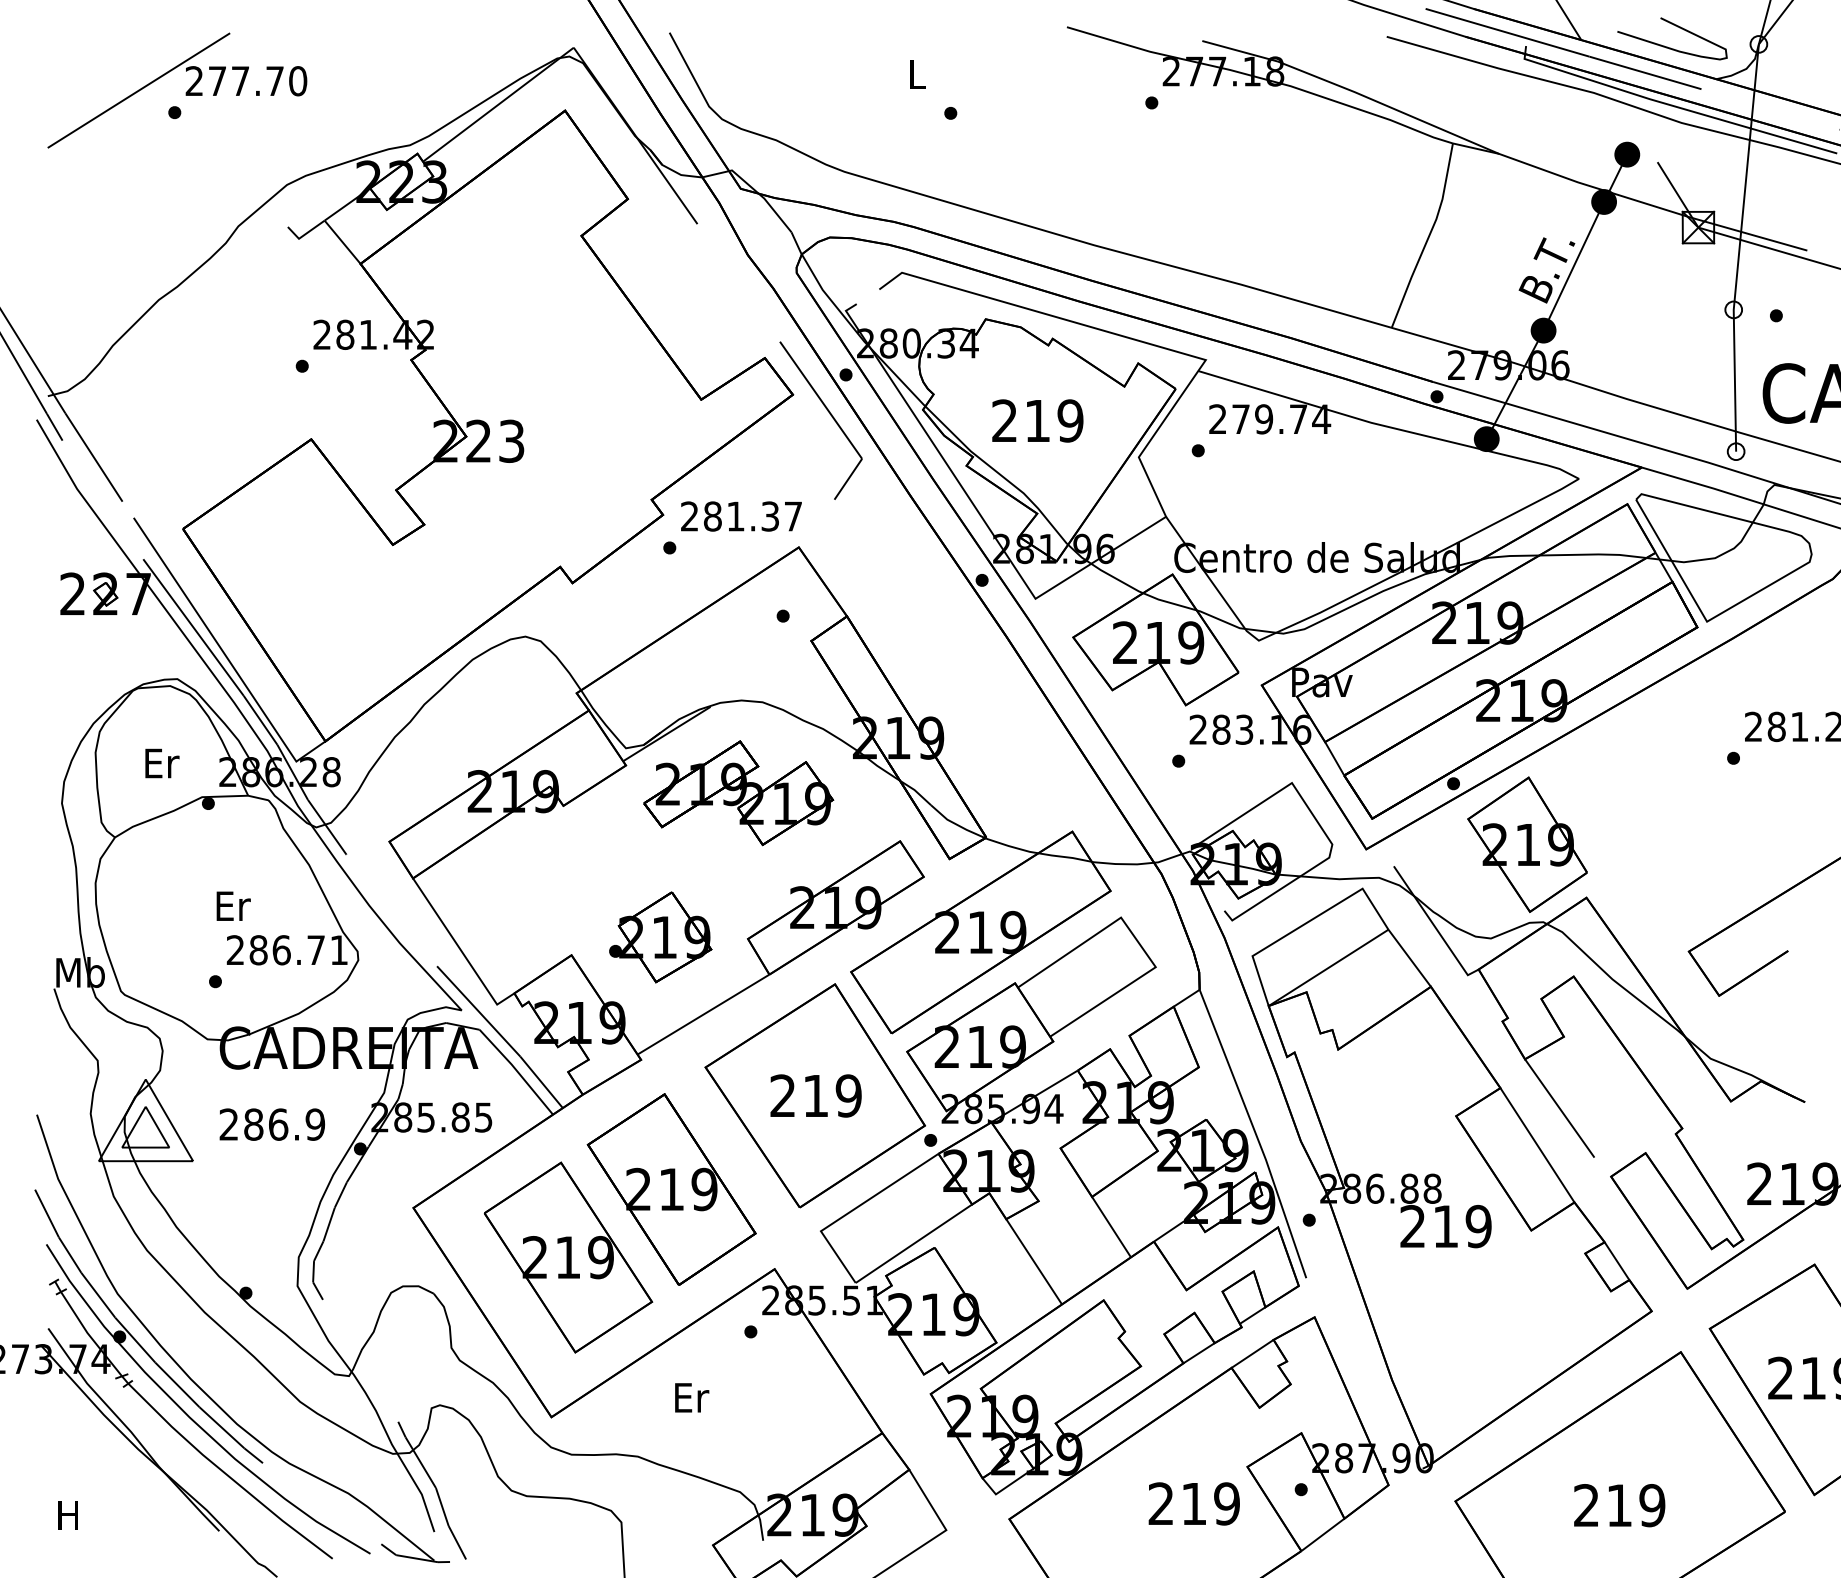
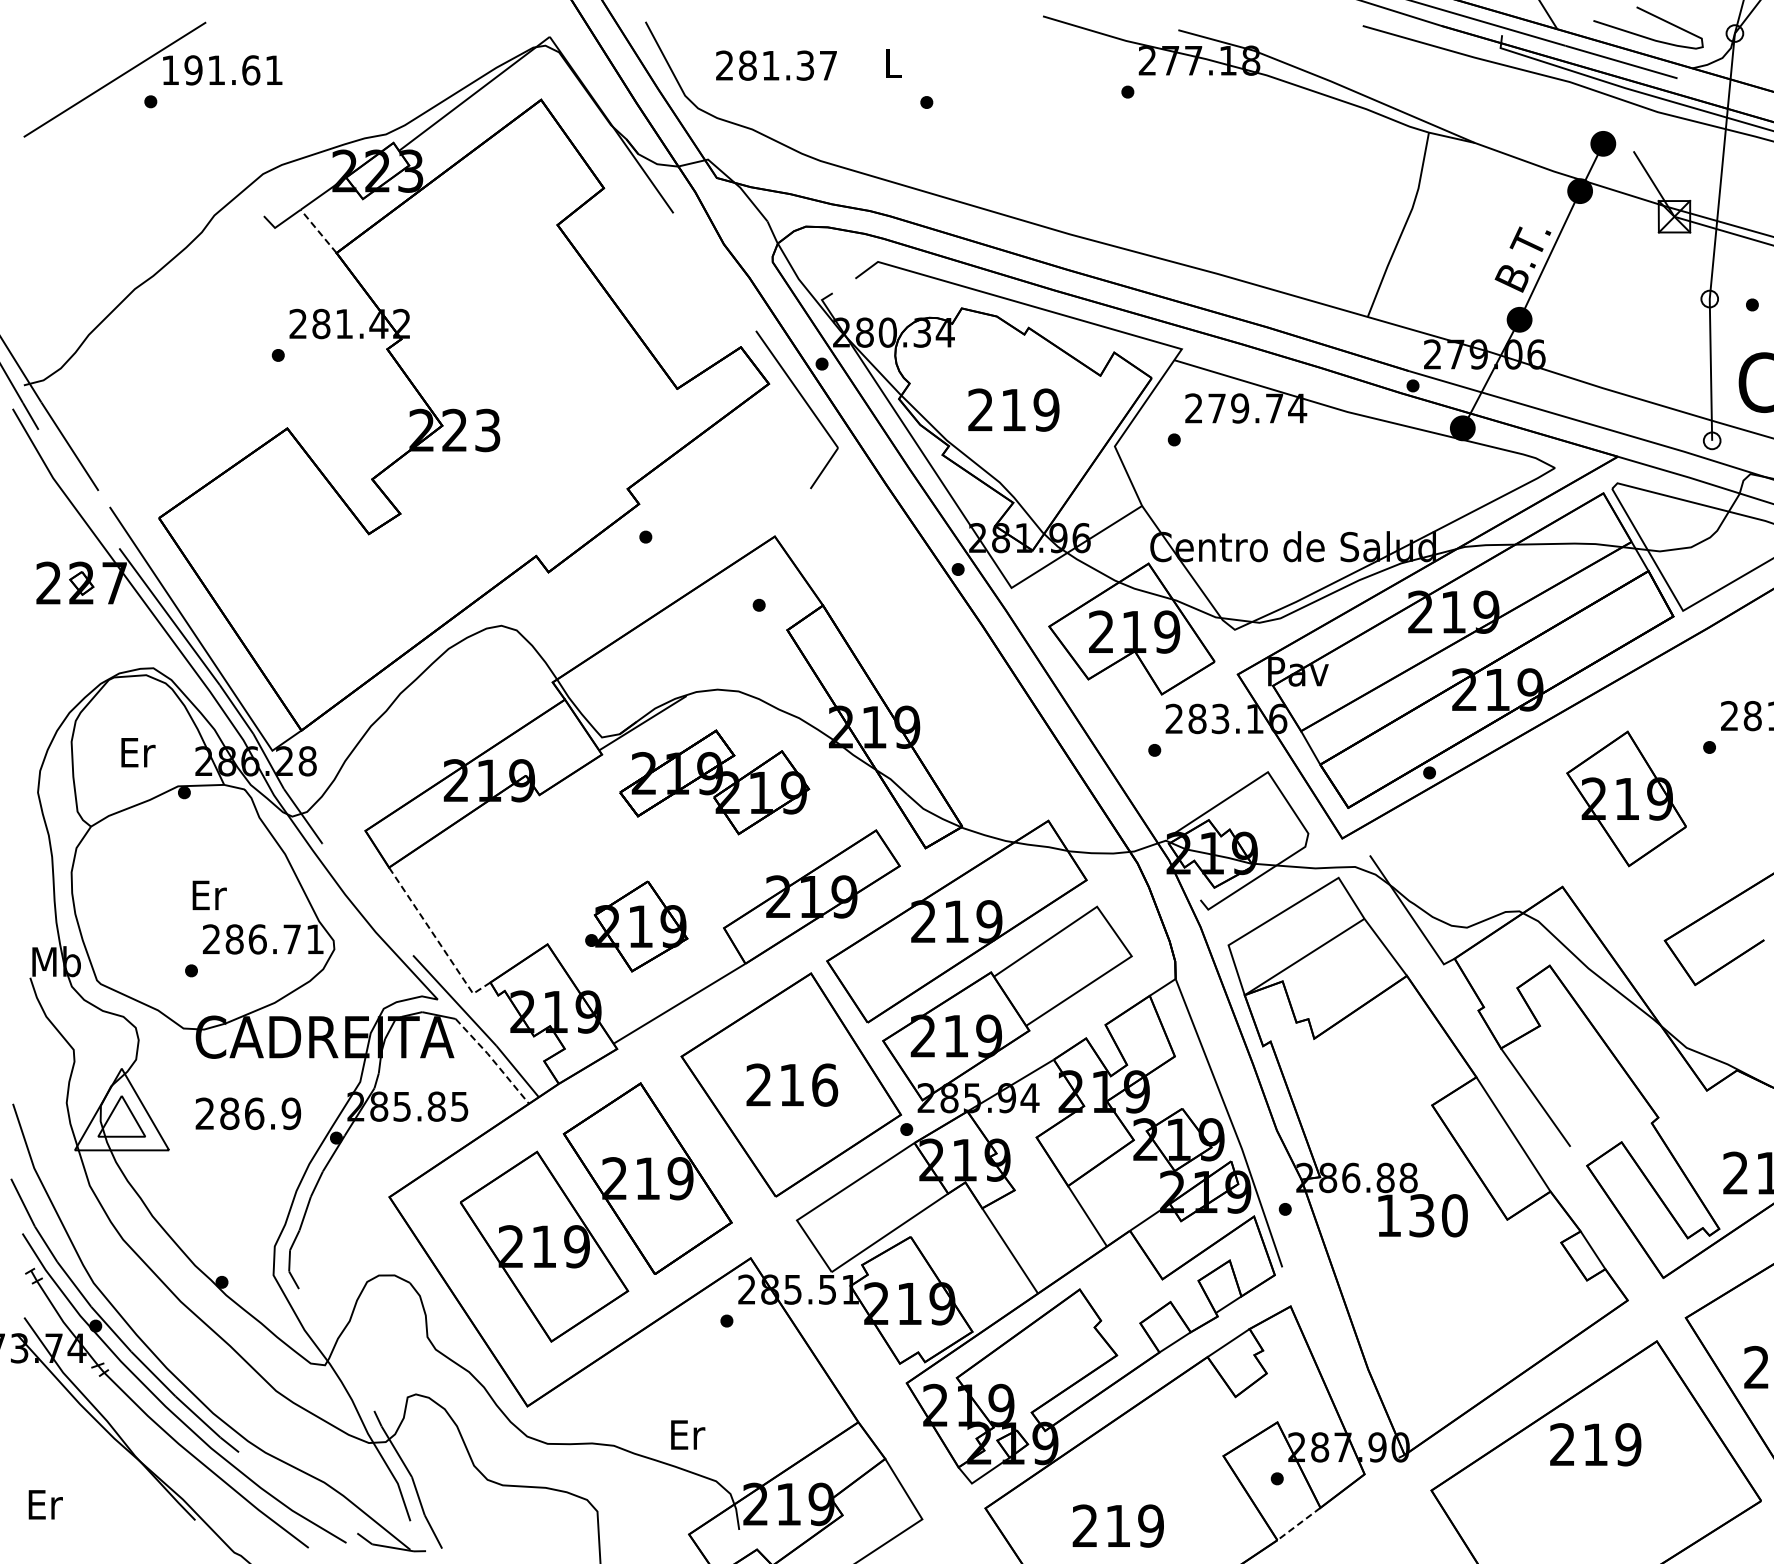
text: (246, 81) -> (222, 70), 277.70 -> 191.61
line: (342, 241) -> (318, 230), solid -> dashed
text: (741, 516) -> (776, 65), moved
part: (1527, 844) -> (1626, 798), moved
line: (461, 950) -> (437, 939), solid -> dashed
line: (517, 1071) -> (493, 1060), solid -> dashed
text: (848, 1095) -> (824, 1084), 219 -> 216
text: (1445, 1226) -> (1421, 1215), 219 -> 130
text: (692, 1397) -> (688, 1434), moved
text: (1193, 1503) -> (1117, 1525), moved
text: (1619, 1505) -> (1595, 1444), moved
text: (69, 1515) -> (45, 1504), H -> Er
line: (1322, 1534) -> (1298, 1523), solid -> dashed

